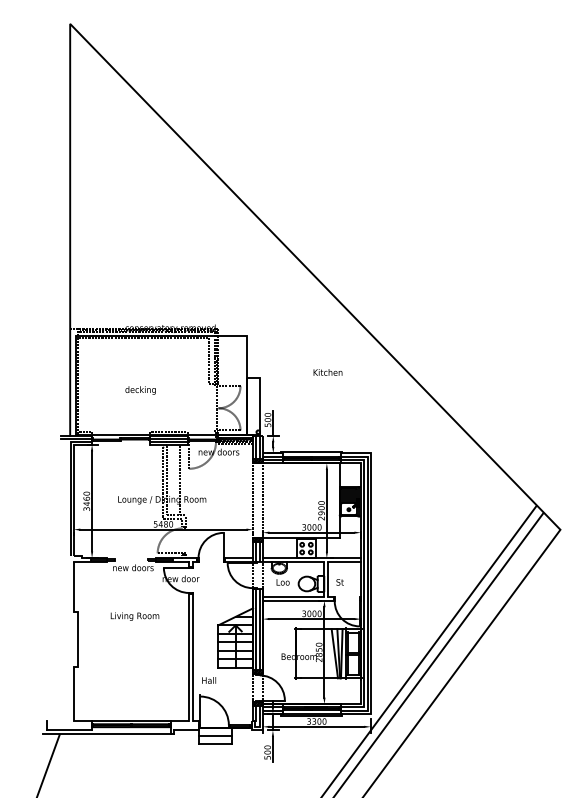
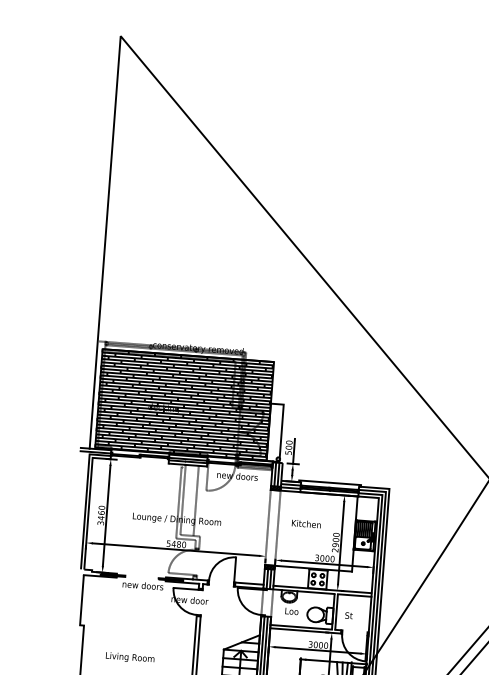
text: (327, 372) -> (305, 523), moved
hatch: (160, 385) -> (183, 405), added
text: (134, 616) -> (129, 657), moved

